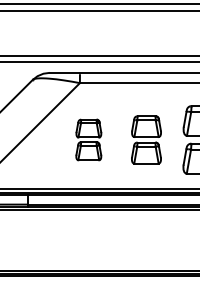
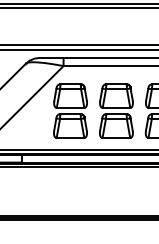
part: (88, 139) -> (70, 110), size x1.67
part: (146, 139) -> (116, 110), size x1.43

